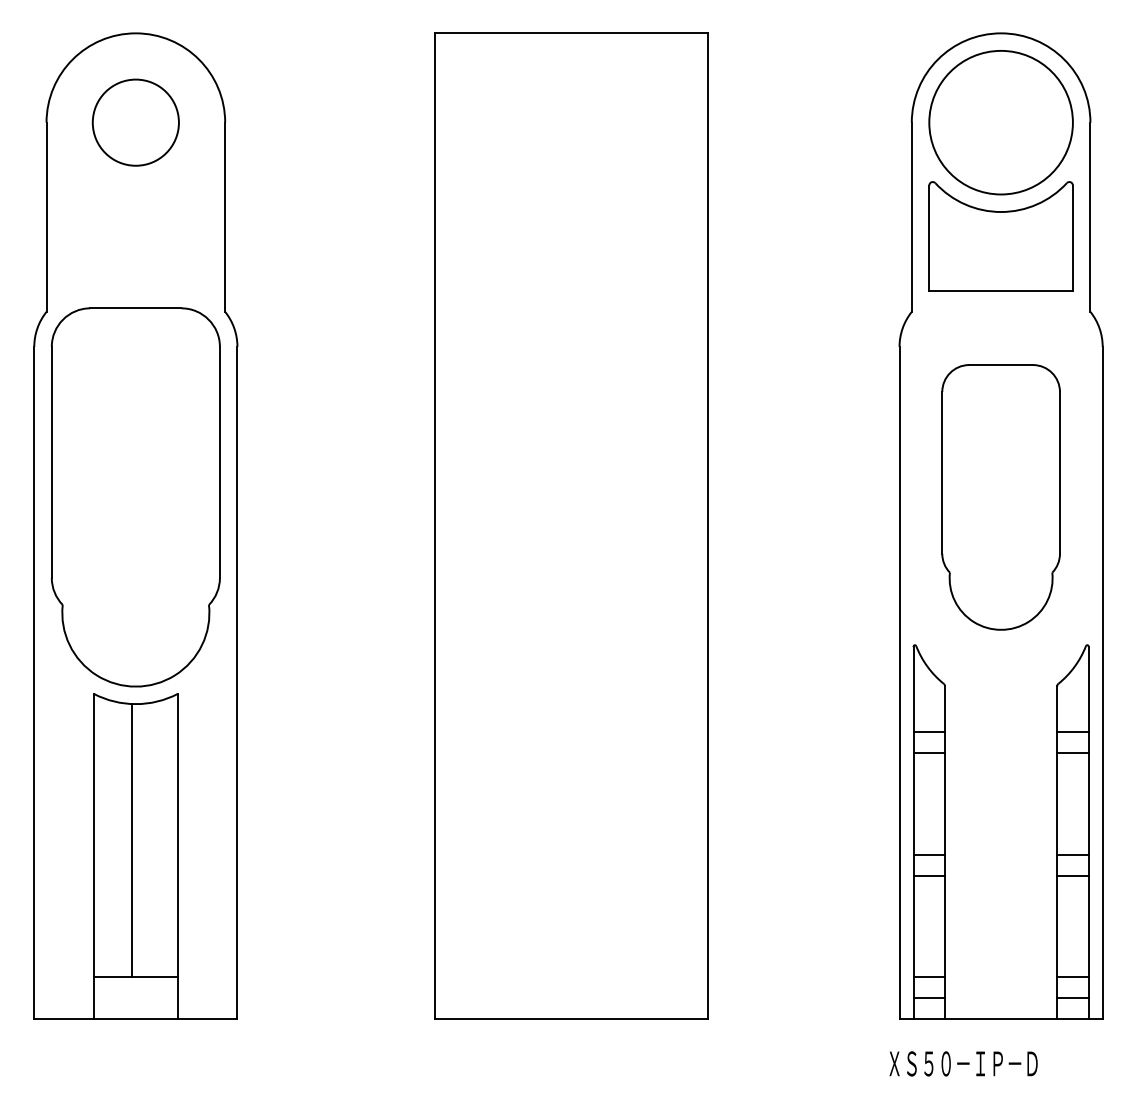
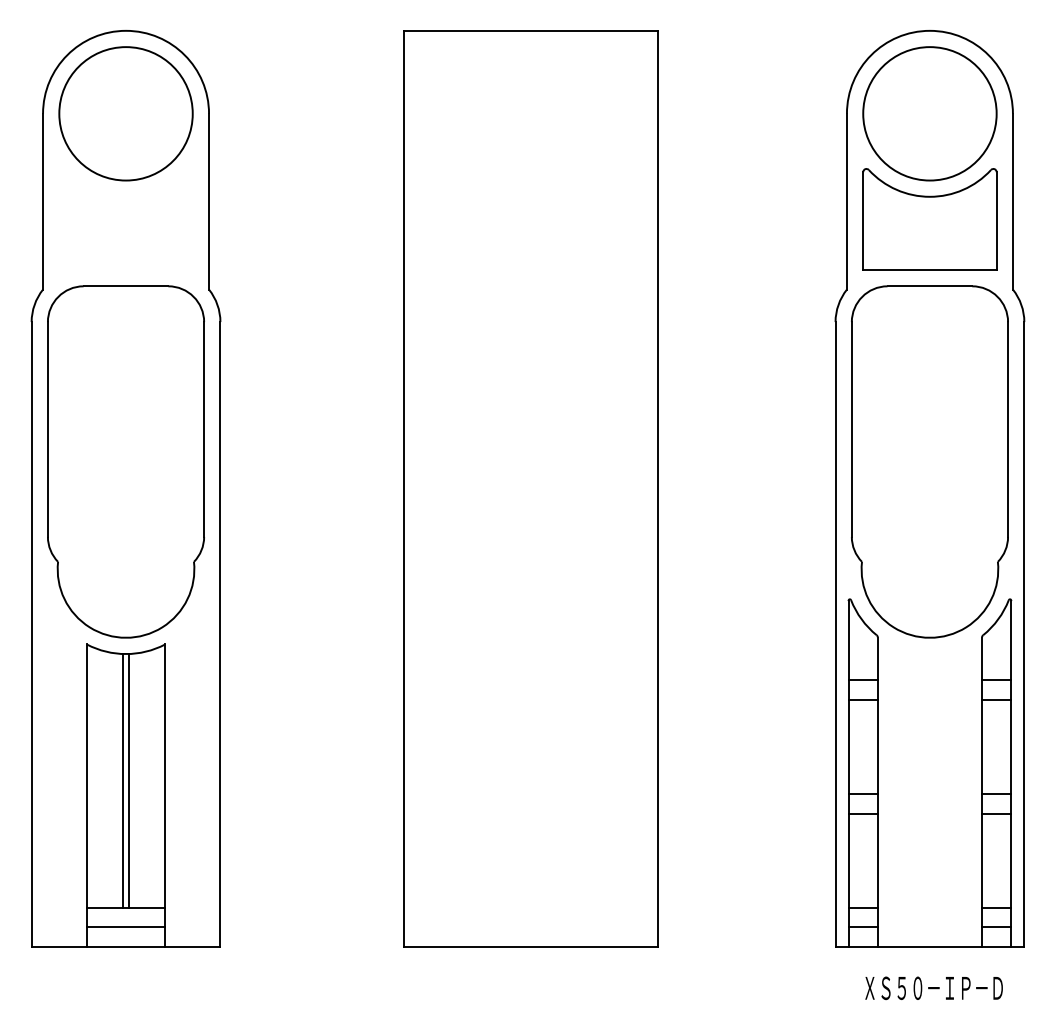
circle: (135, 122) -> (125, 113), size x1.67
part: (1000, 496) -> (929, 461), size x1.43
line: (139, 840) -> (129, 780), added
line: (135, 998) -> (125, 927), added
text: (962, 1064) -> (933, 988), moved

